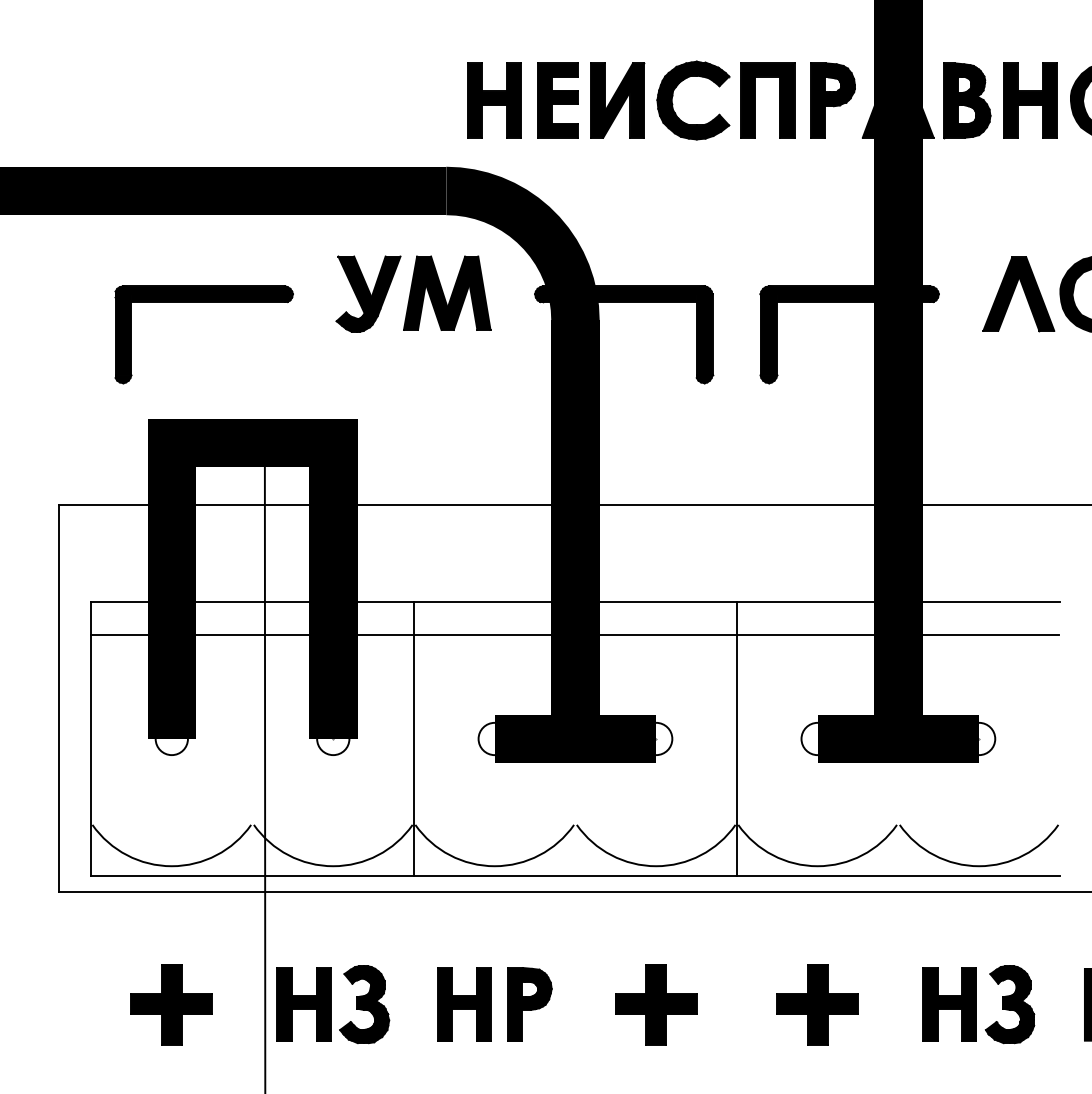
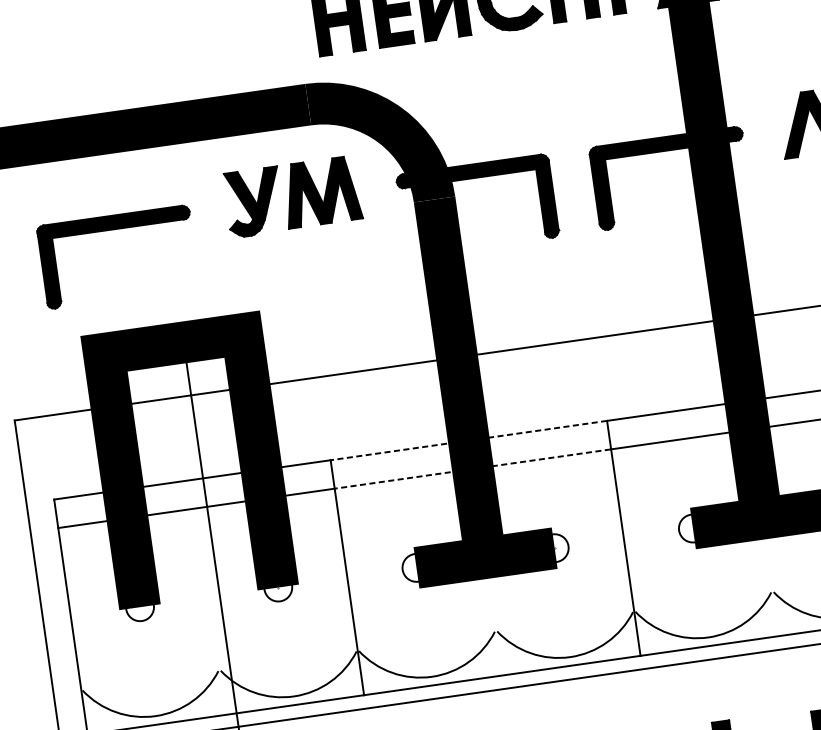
line: (574, 601) -> (468, 440), solid -> dashed
line: (574, 635) -> (472, 469), solid -> dashed

